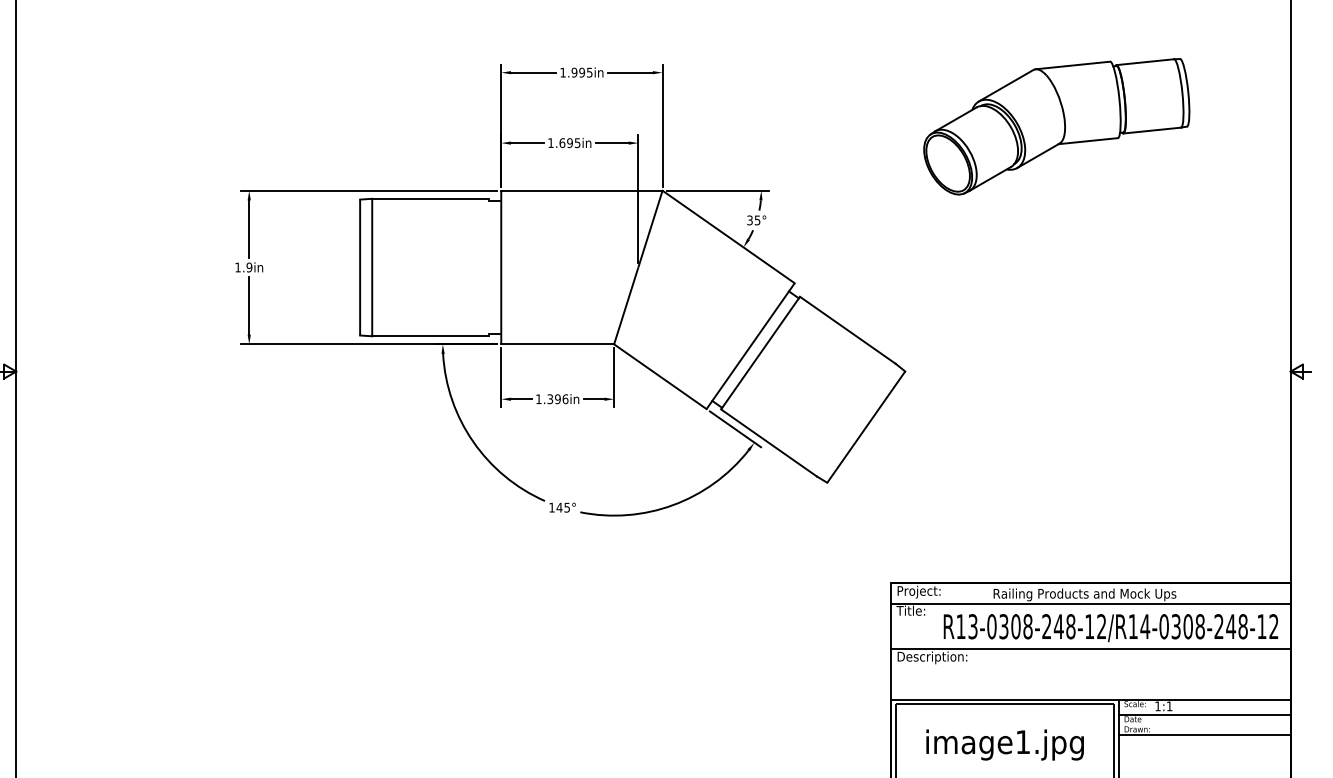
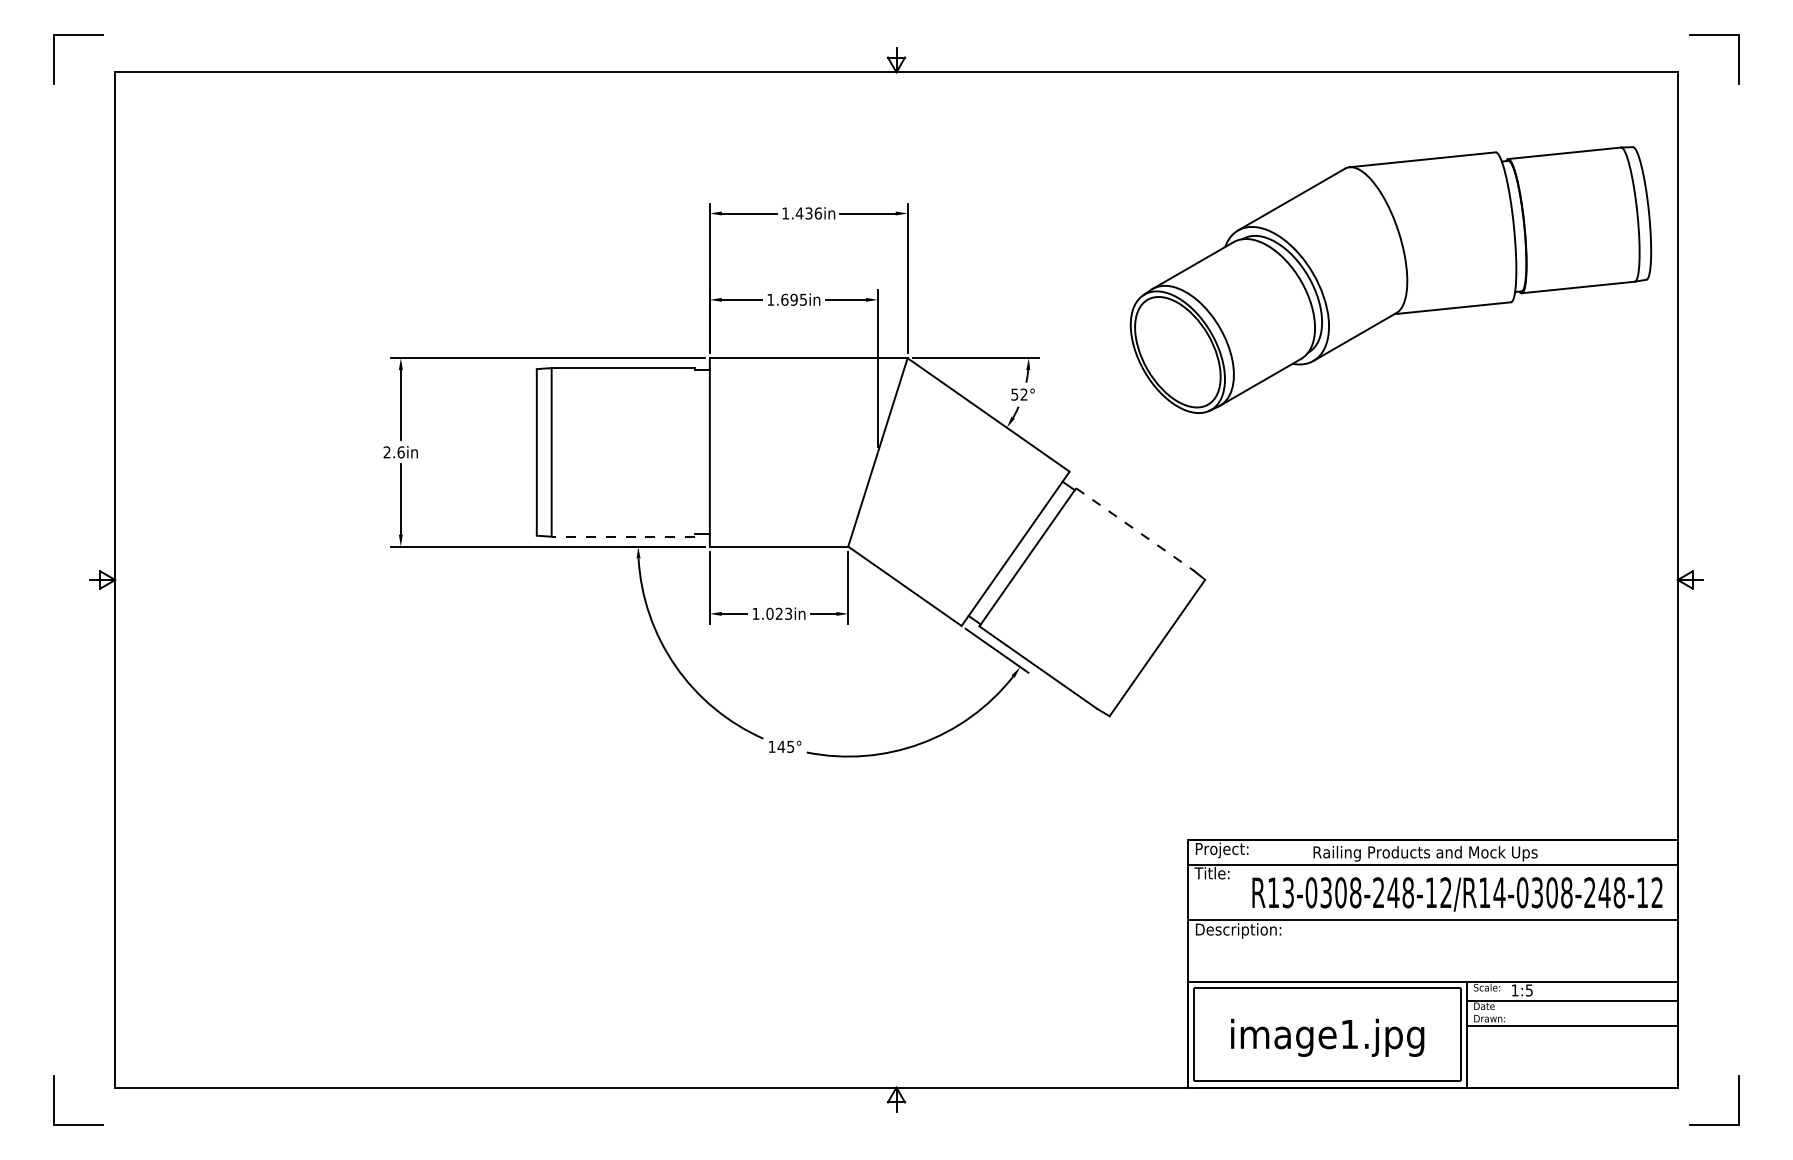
text: (581, 72) -> (808, 213), 1.995in -> 1.436in
part: (1056, 126) -> (1390, 279), size x1.6
text: (753, 220) -> (1019, 394), 35° -> 52°
text: (243, 267) -> (393, 452), 1.9in -> 2.6in
line: (847, 330) -> (1134, 529), solid -> dashed
line: (430, 336) -> (623, 536), solid -> dashed
text: (558, 398) -> (779, 613), 1.396in -> 1.023in
text: (1168, 706) -> (1528, 990), 1:1 -> 1:5

